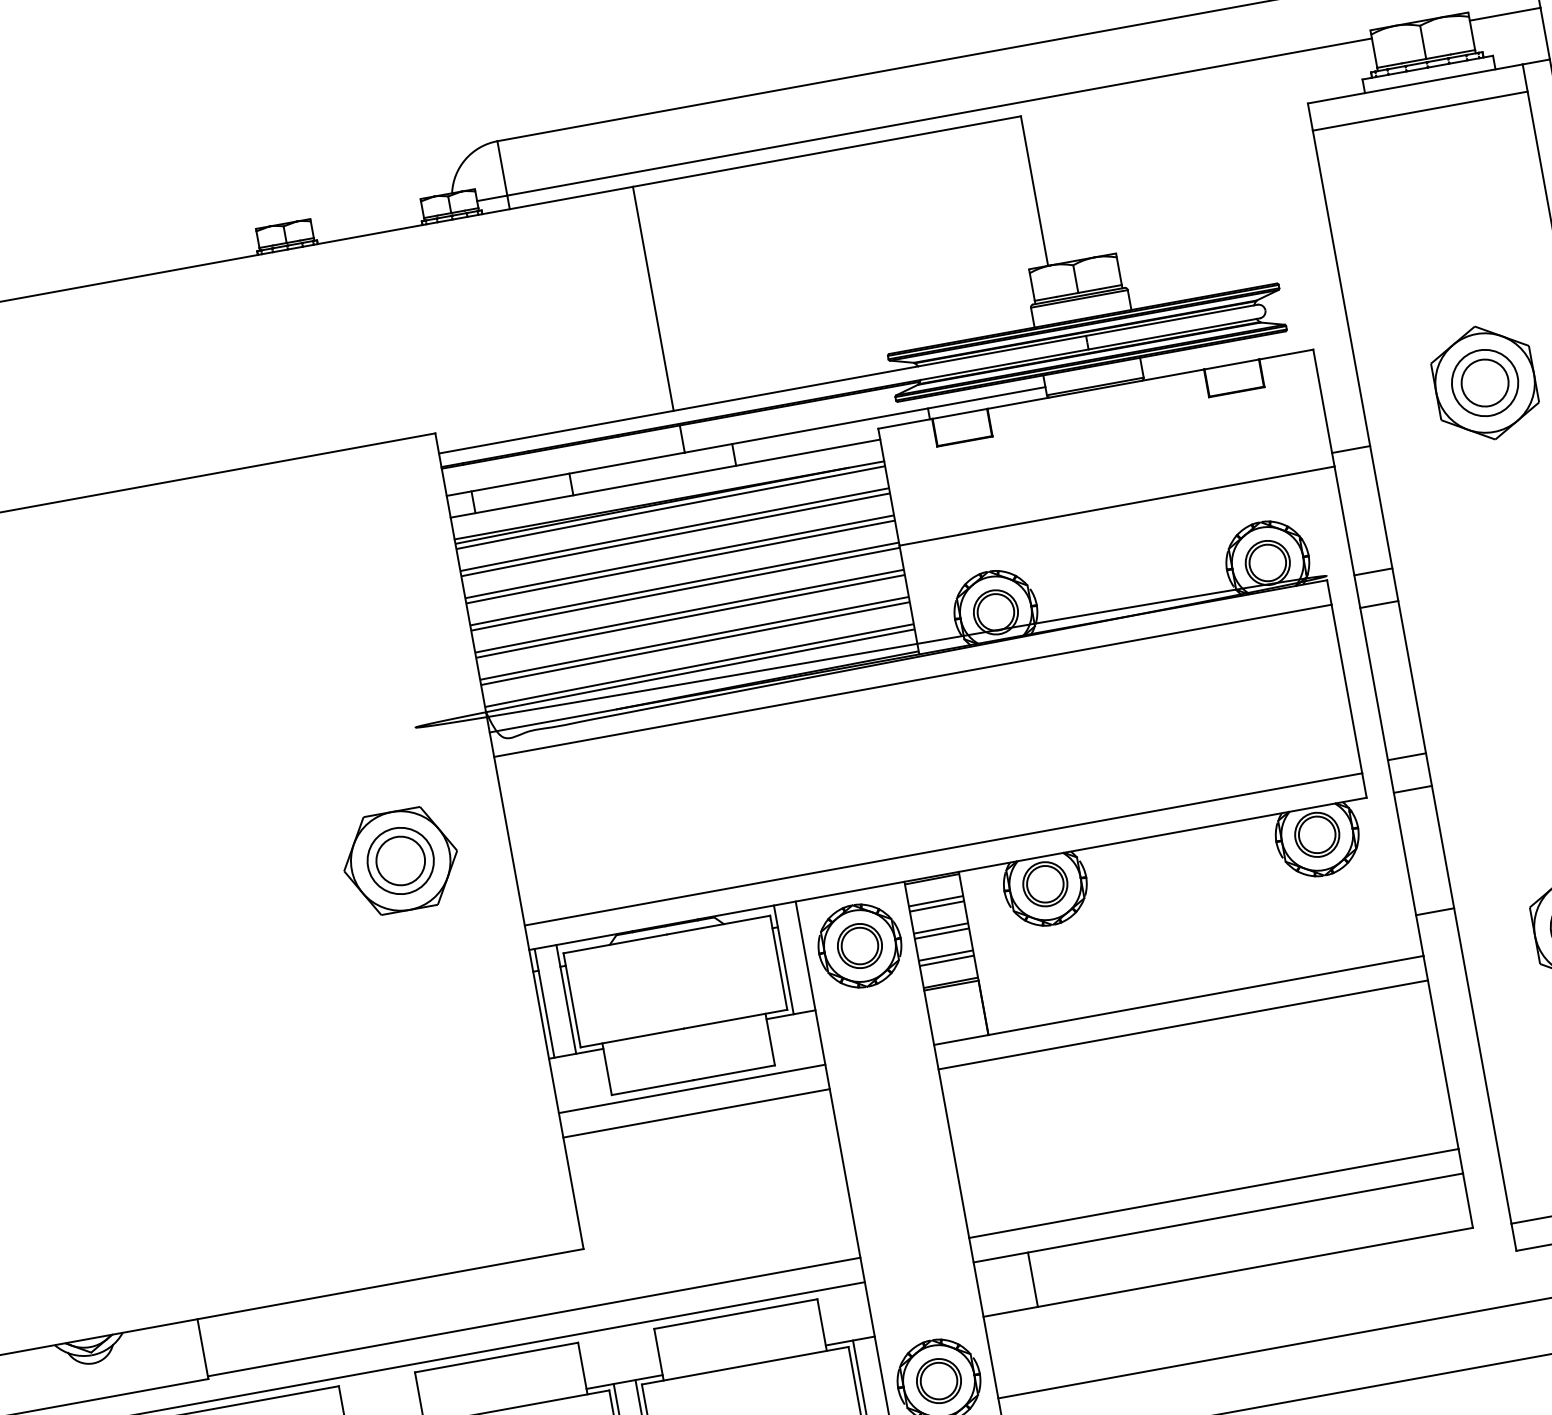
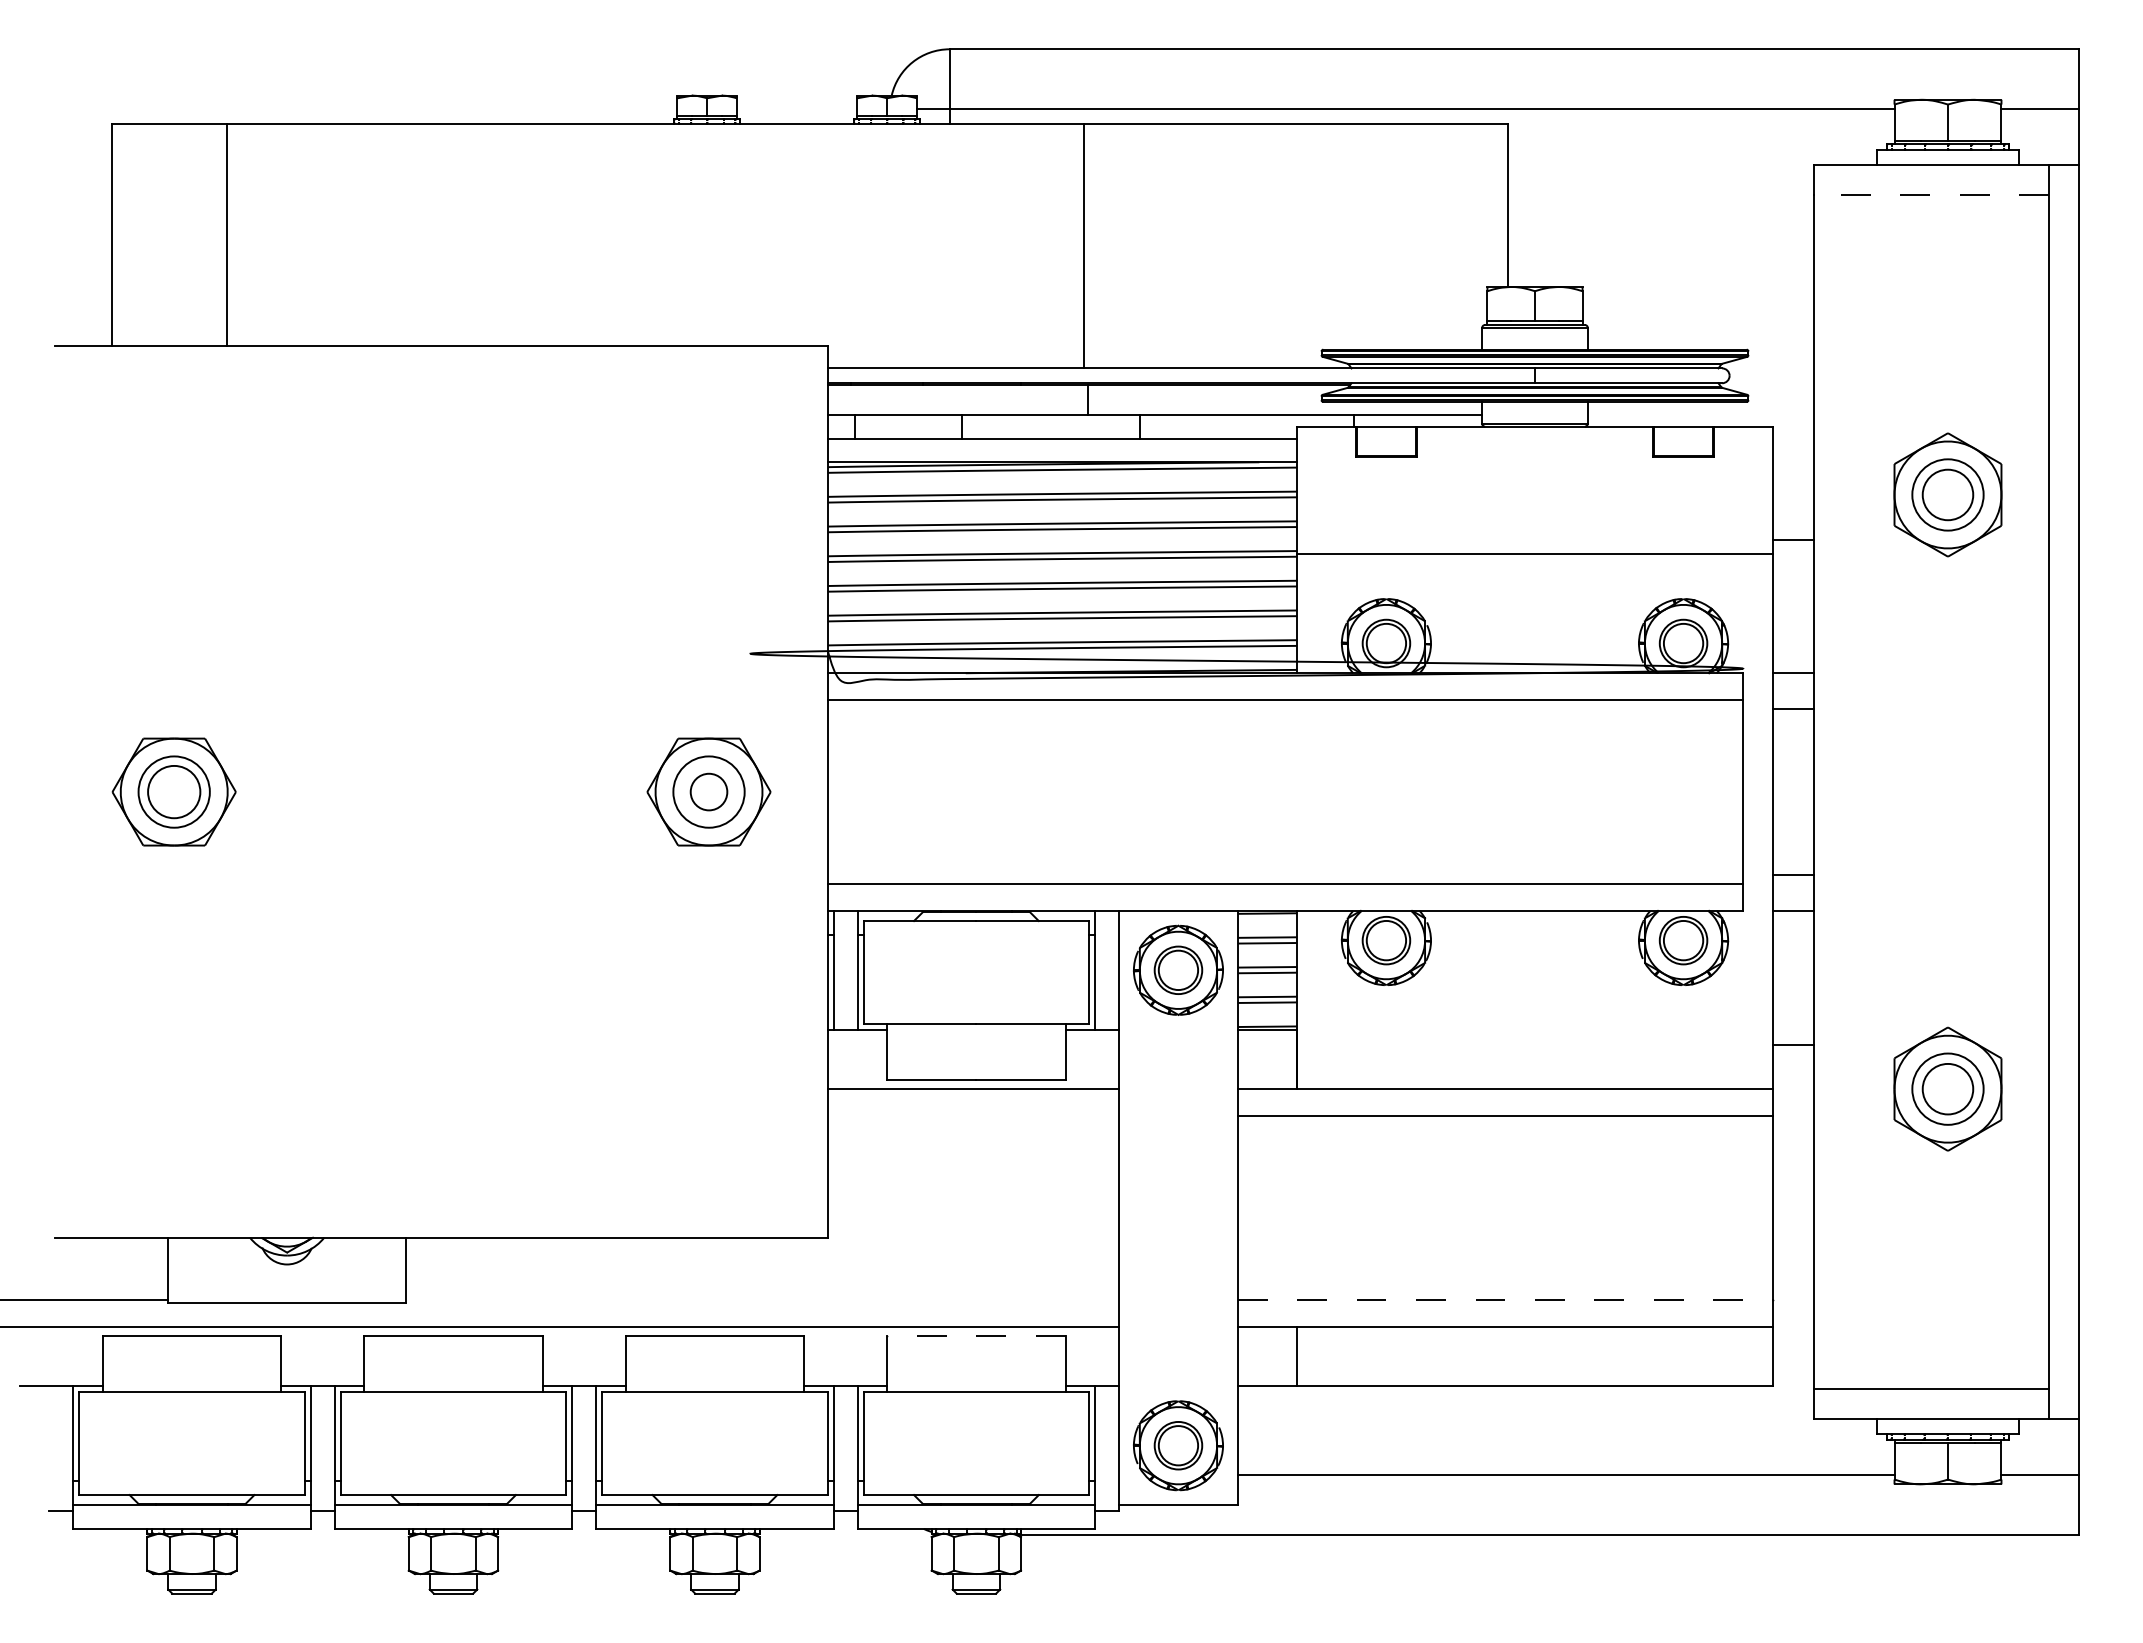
line: (1420, 110) -> (1931, 194), solid -> dashed
circle: (400, 860) -> (708, 791), size x0.7
line: (696, 1112) -> (973, 1115), removed
line: (1214, 1193) -> (1505, 1300), solid -> dashed
line: (734, 1313) -> (975, 1335), solid -> dashed
line: (534, 1317) -> (762, 1300), removed

